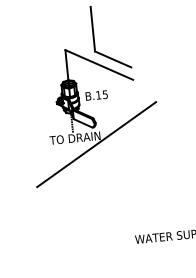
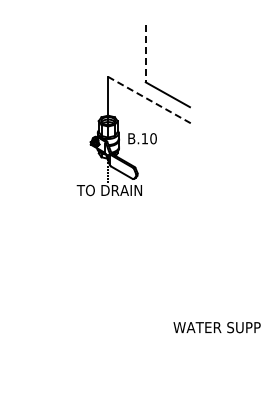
line: (92, 29) -> (145, 53), solid -> dashed
line: (99, 64) -> (149, 99), solid -> dashed
text: (105, 94) -> (153, 138), B.15 -> B.10
line: (96, 144) -> (136, 201), removed

